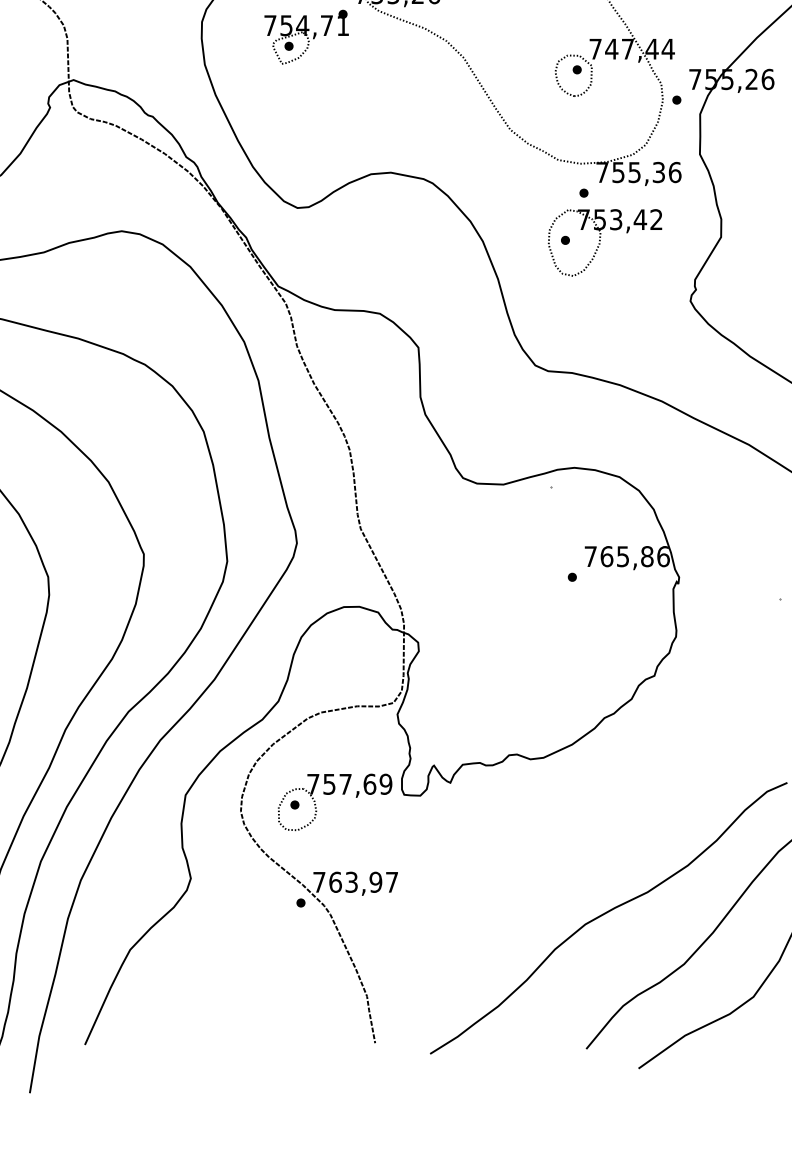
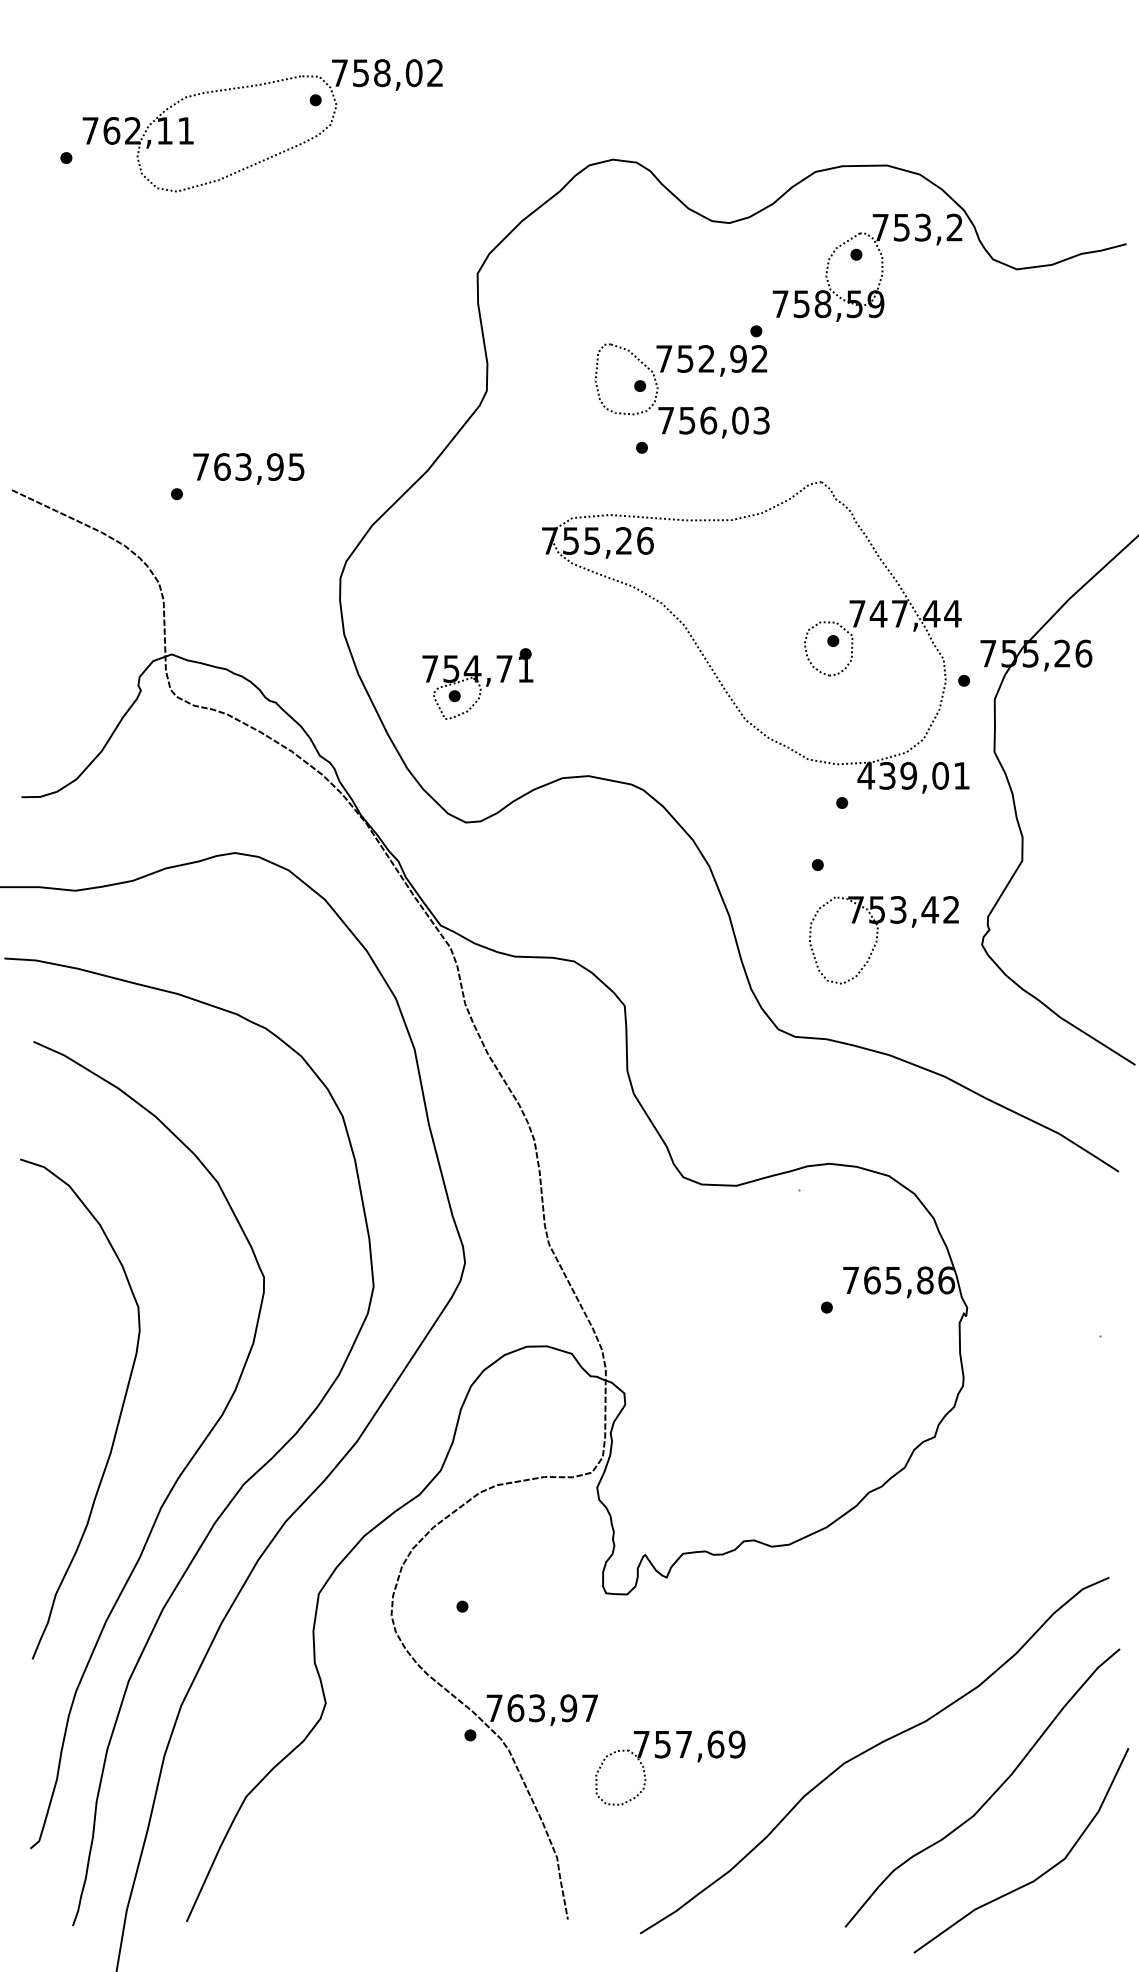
part: (306, 36) -> (477, 683), moved
text: (638, 172) -> (913, 775), 755,36 -> 439,01
part: (604, 243) -> (883, 940), moved
part: (332, 794) -> (666, 1757), moved

